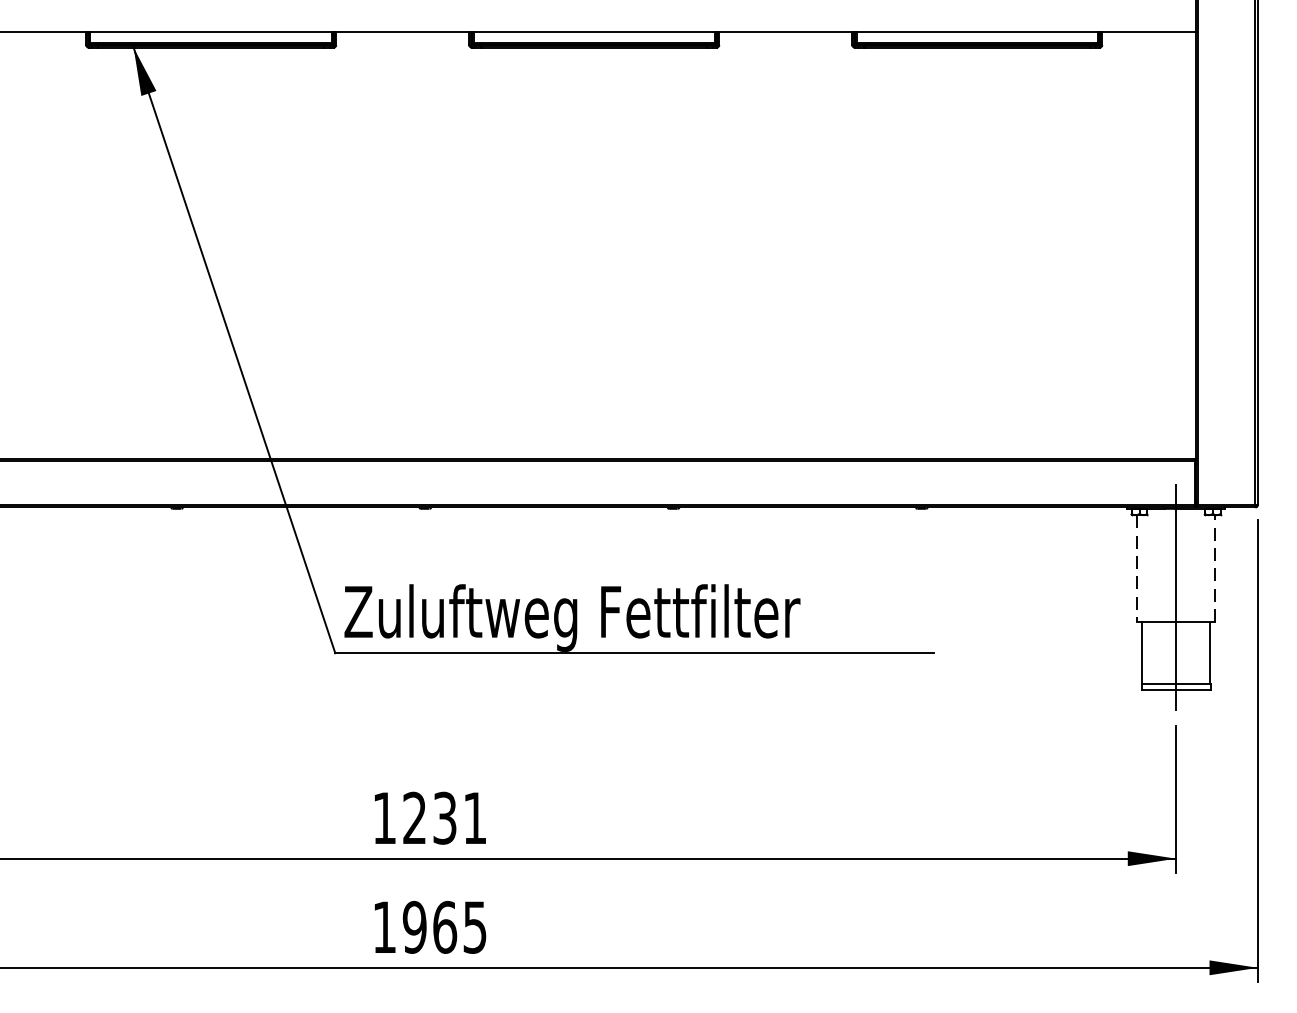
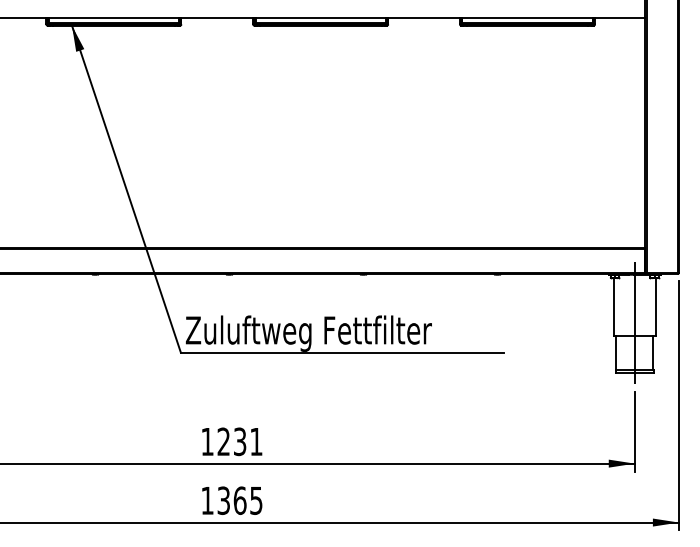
line: (1136, 569) -> (613, 307), dashed -> solid
line: (1214, 569) -> (655, 307), dashed -> solid
text: (414, 926) -> (223, 500), 1965 -> 1365

